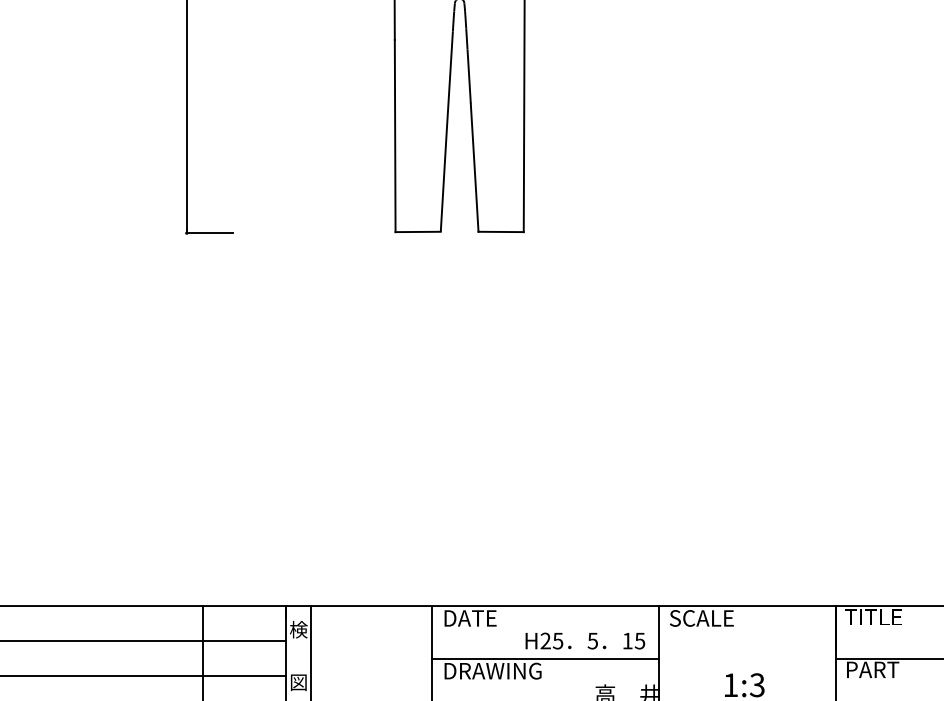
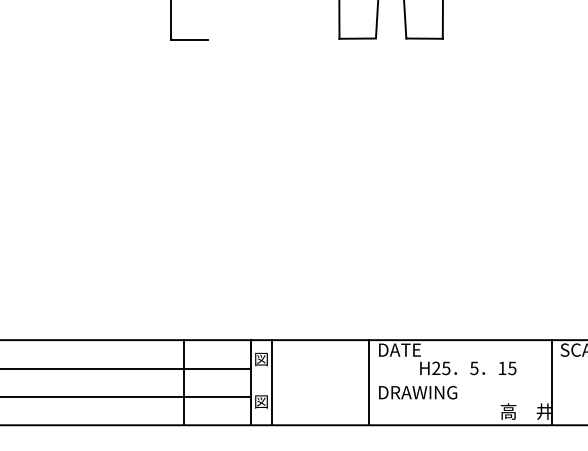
text: (298, 629) -> (261, 359), 検 -> 図
text: (585, 640) -> (468, 367), moved
line: (545, 658) -> (460, 382), removed

